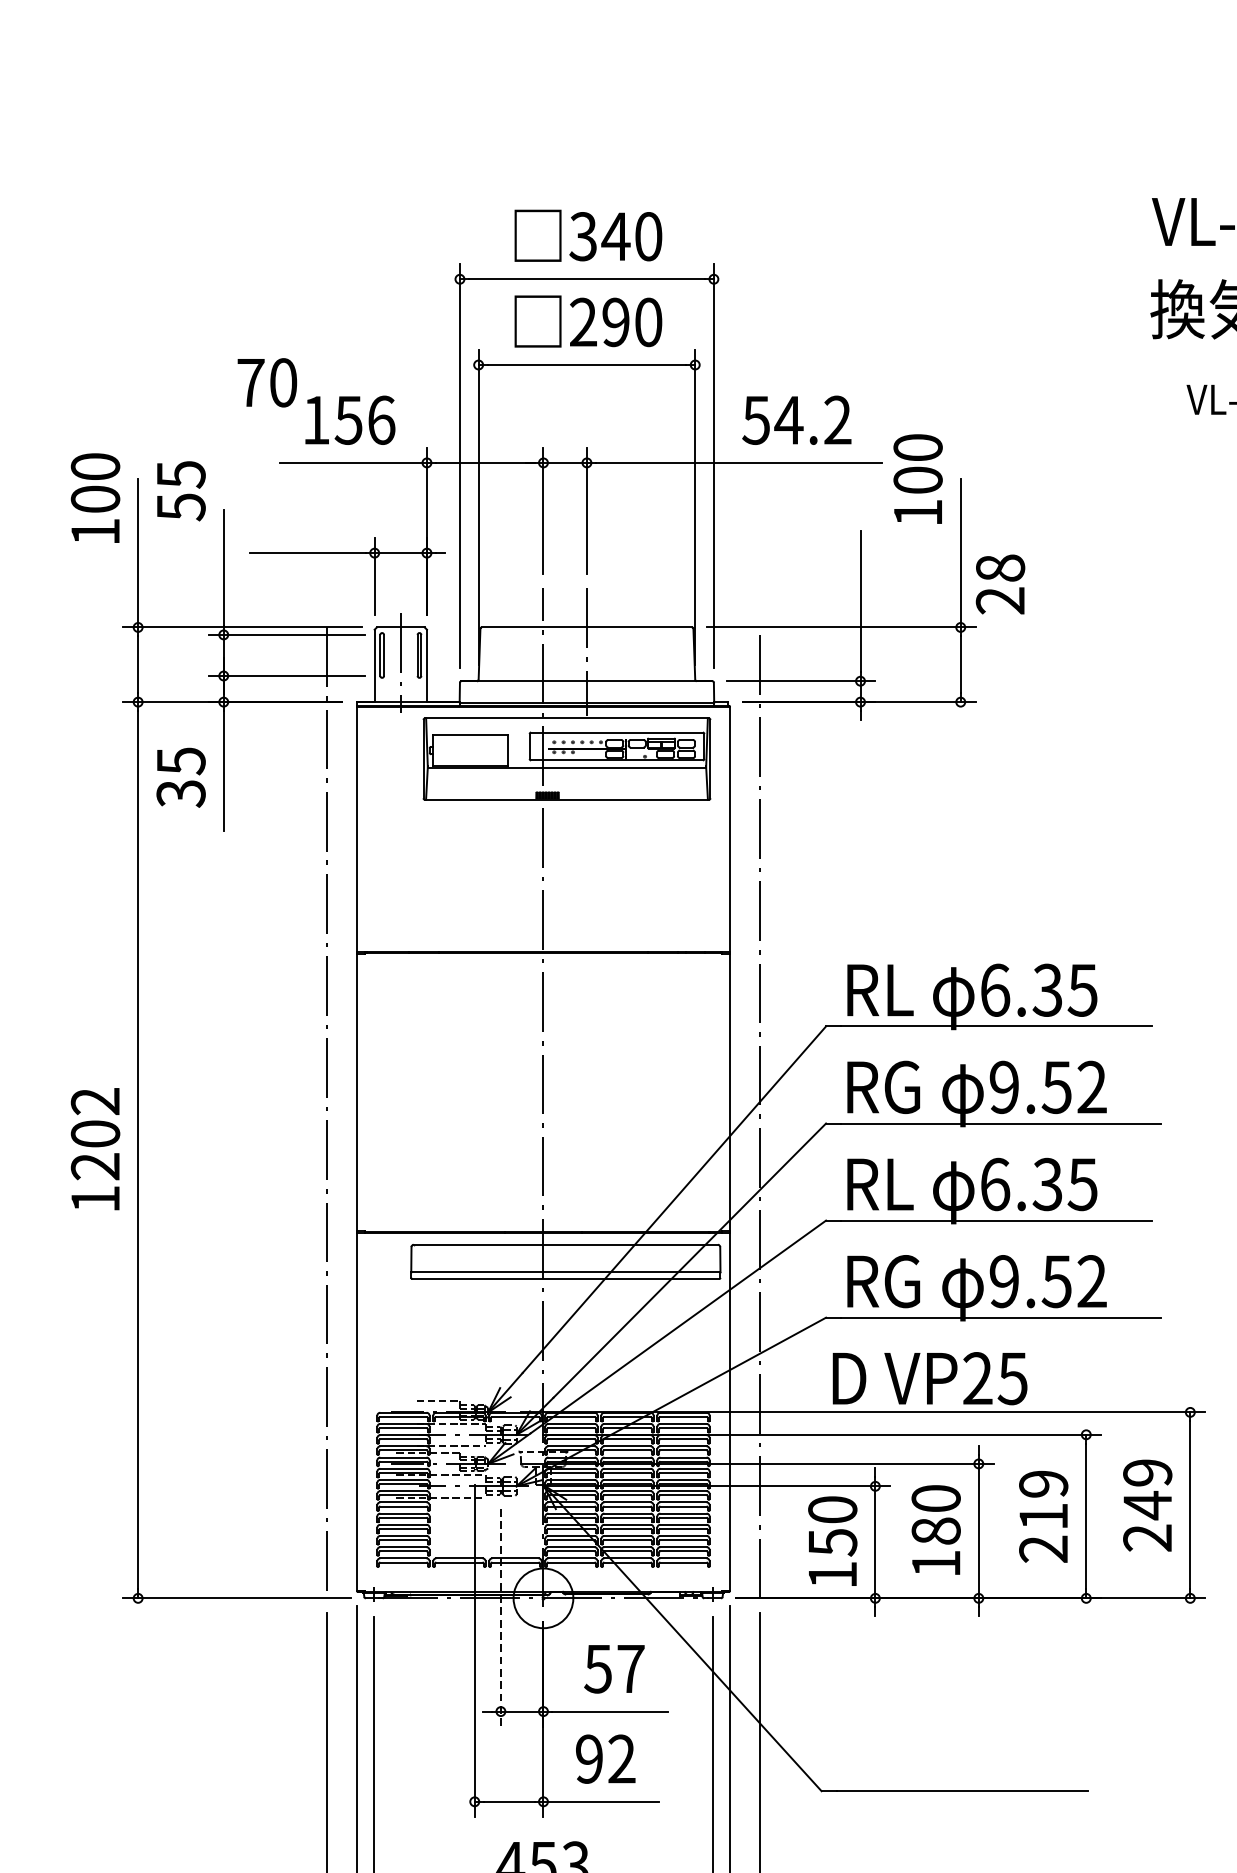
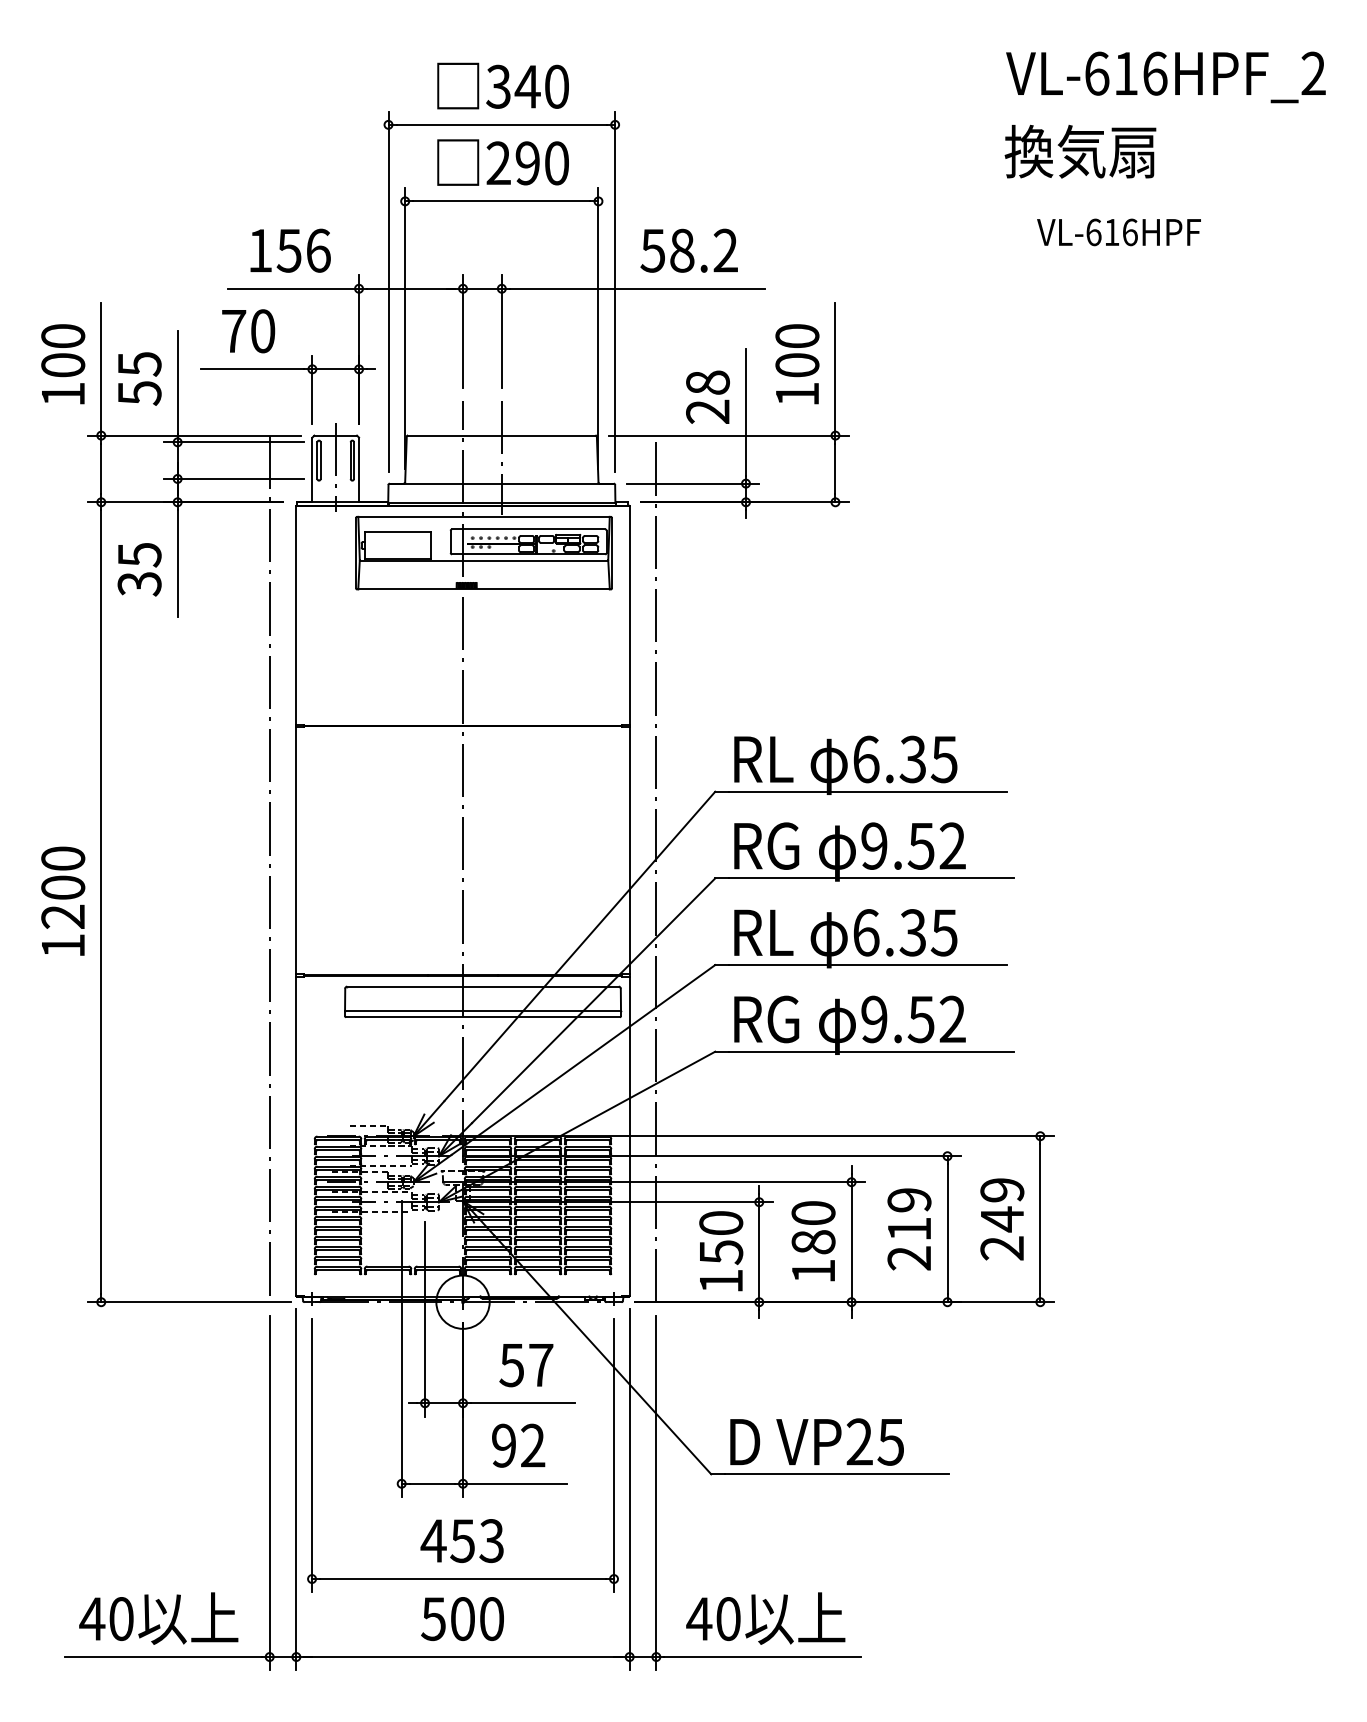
text: (267, 383) -> (248, 331), moved
text: (789, 420) -> (682, 250), 54.2 -> 58.2
text: (918, 479) -> (797, 364), moved
text: (180, 490) -> (139, 378), moved
text: (95, 498) -> (63, 364), moved
text: (999, 583) -> (707, 396), moved
text: (95, 1101) -> (63, 858), 1202 -> 1200
text: (929, 1377) -> (816, 1441), moved
line: (501, 1617) -> (425, 1319), dashed -> solid

